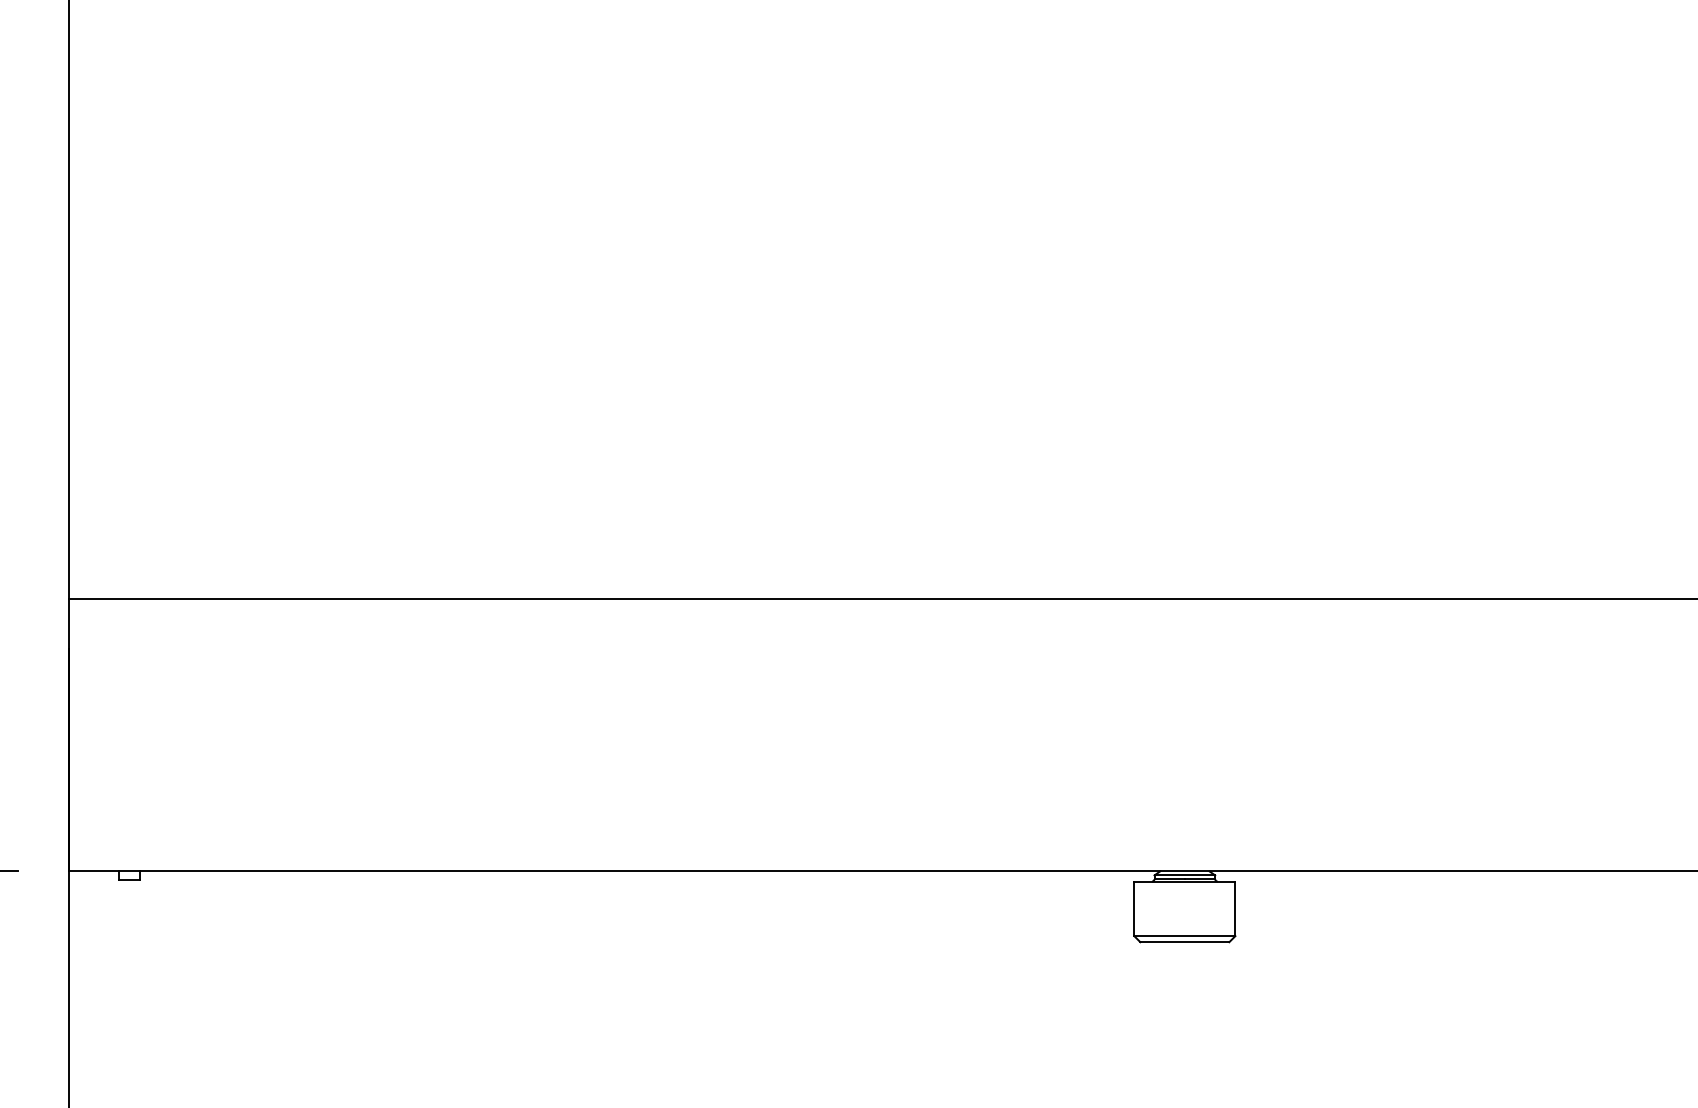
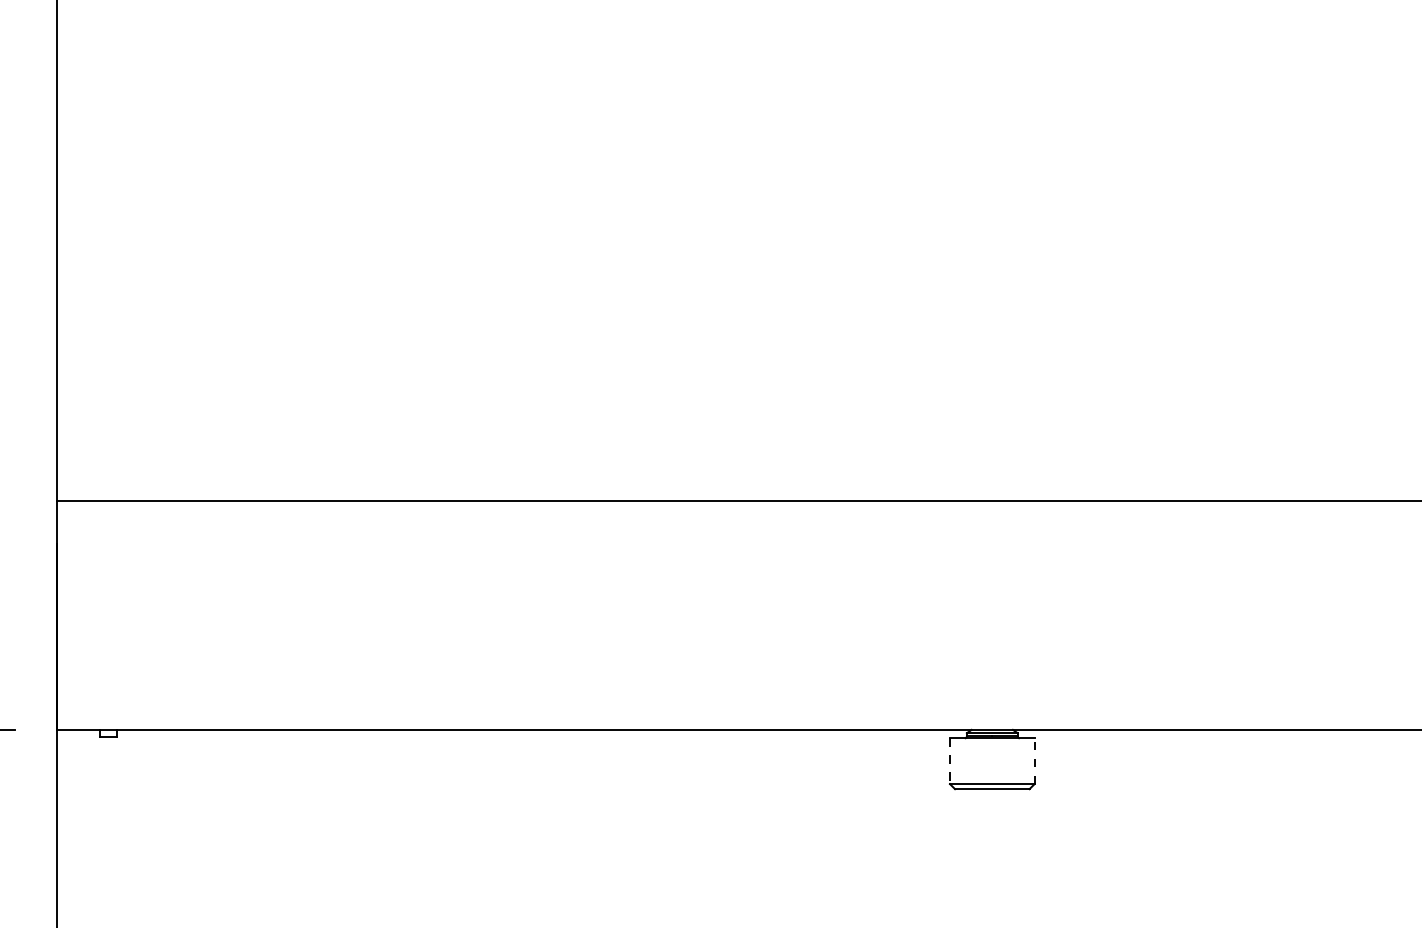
line: (1235, 908) -> (1034, 760), solid -> dashed
line: (1134, 909) -> (950, 761), solid -> dashed

